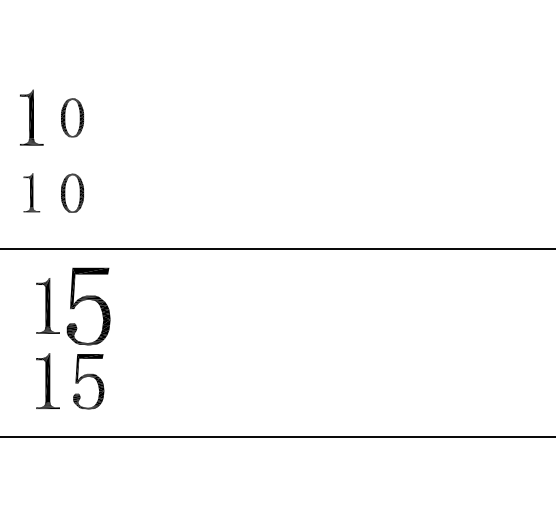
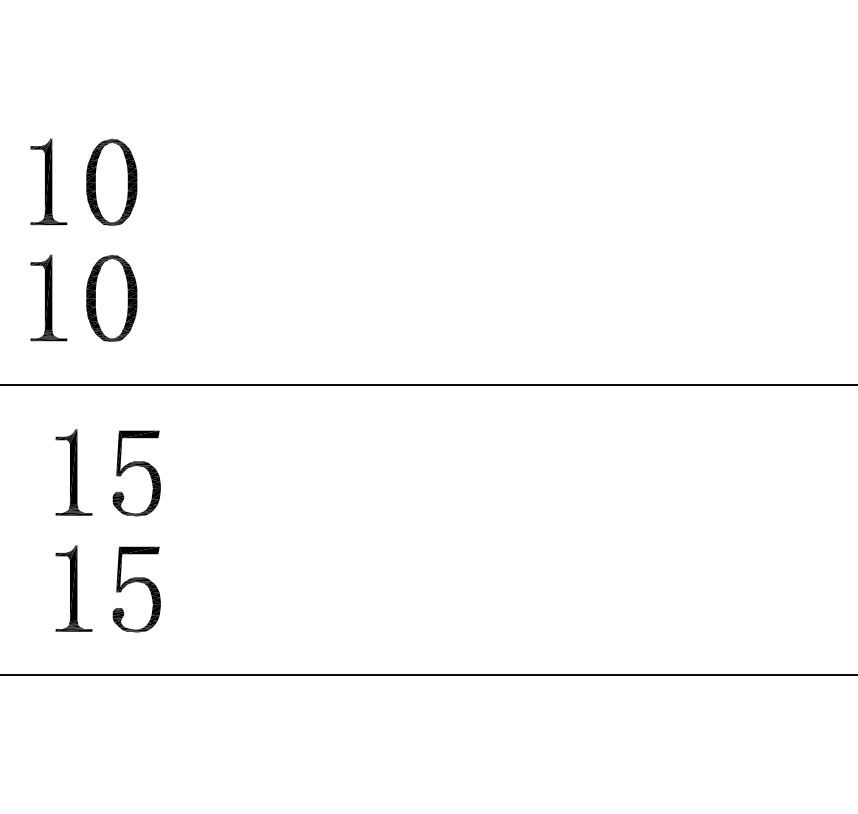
part: (72, 117) -> (111, 181), size x1.43
part: (31, 192) -> (48, 297), size x1.43
part: (72, 193) -> (111, 298), size x1.43
part: (88, 306) -> (136, 473), size x0.71

